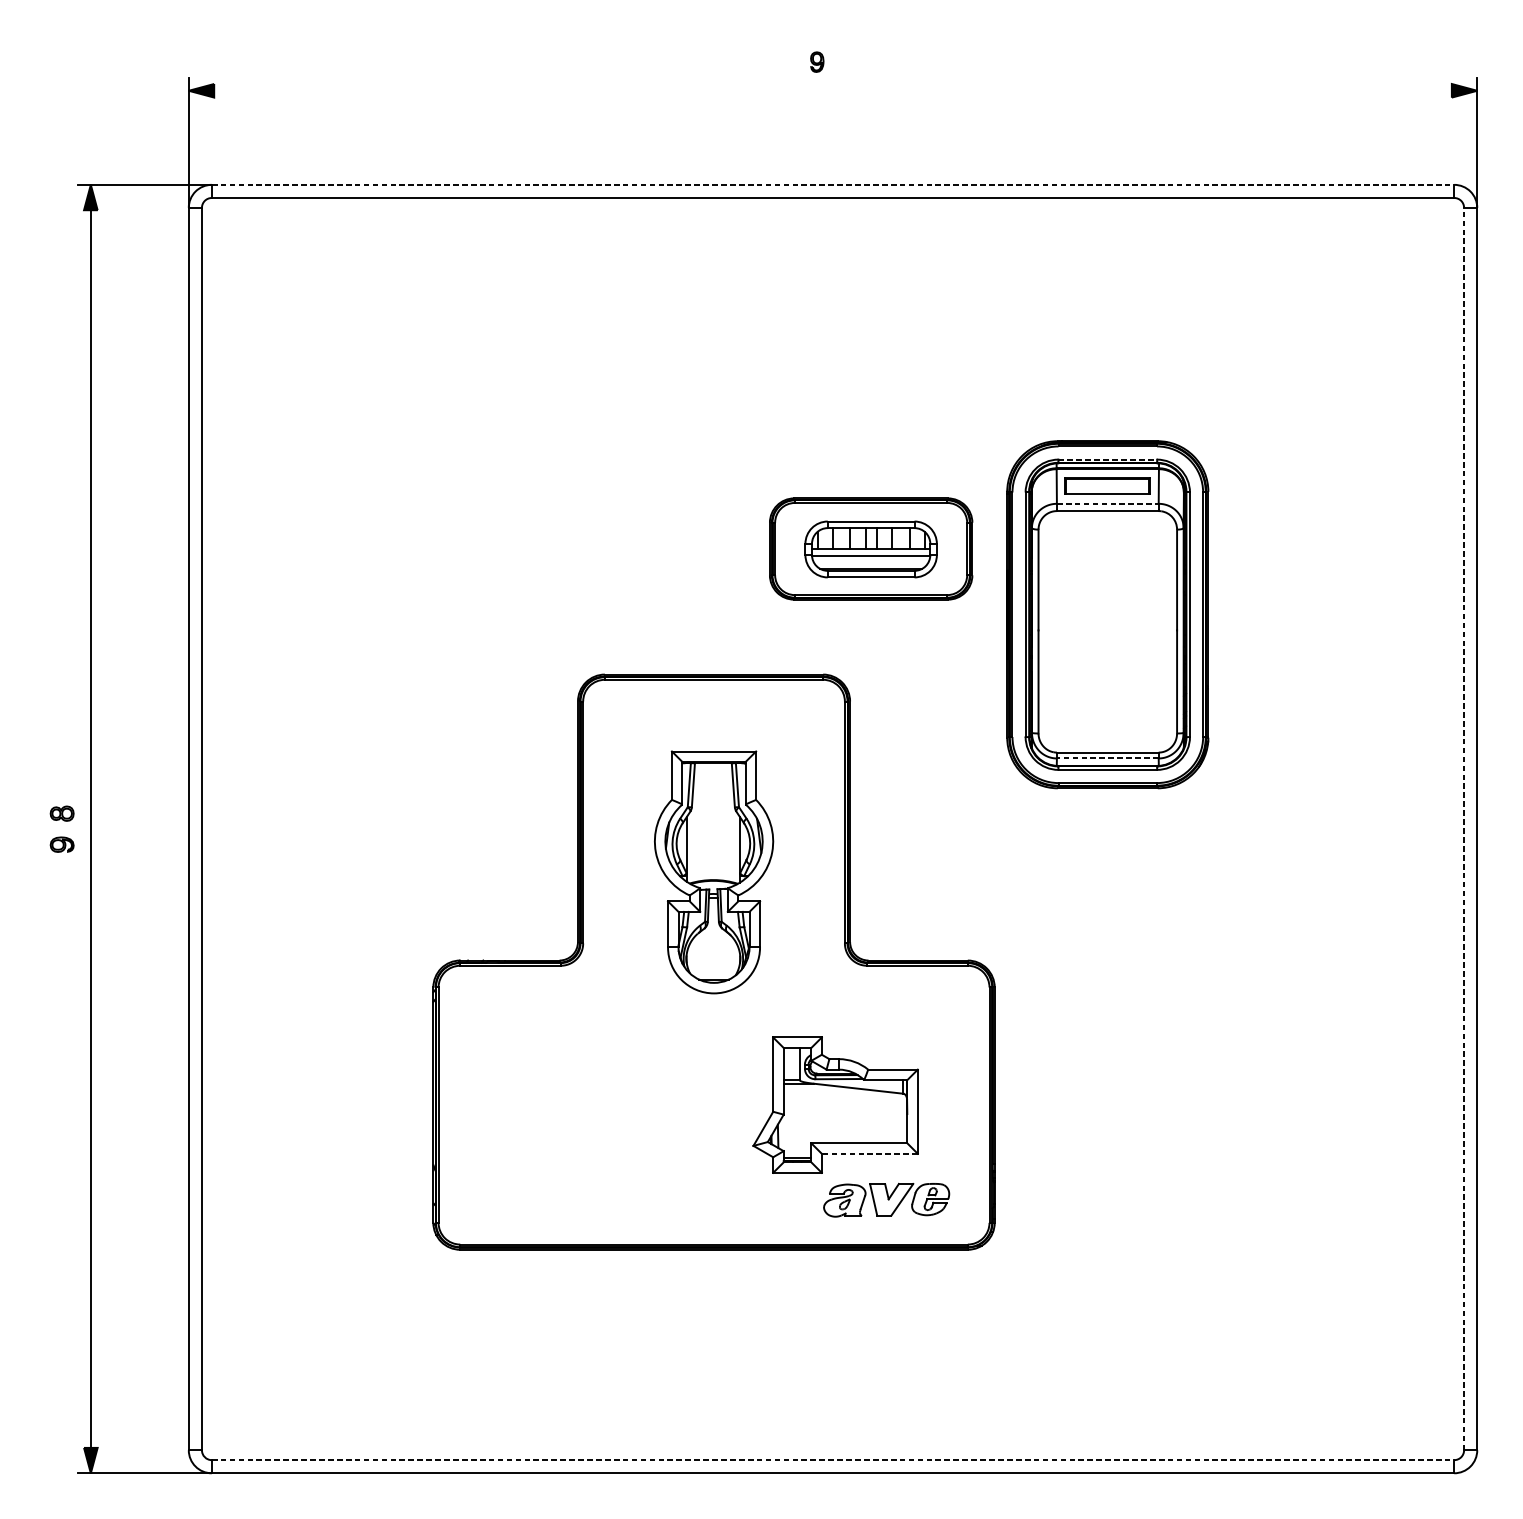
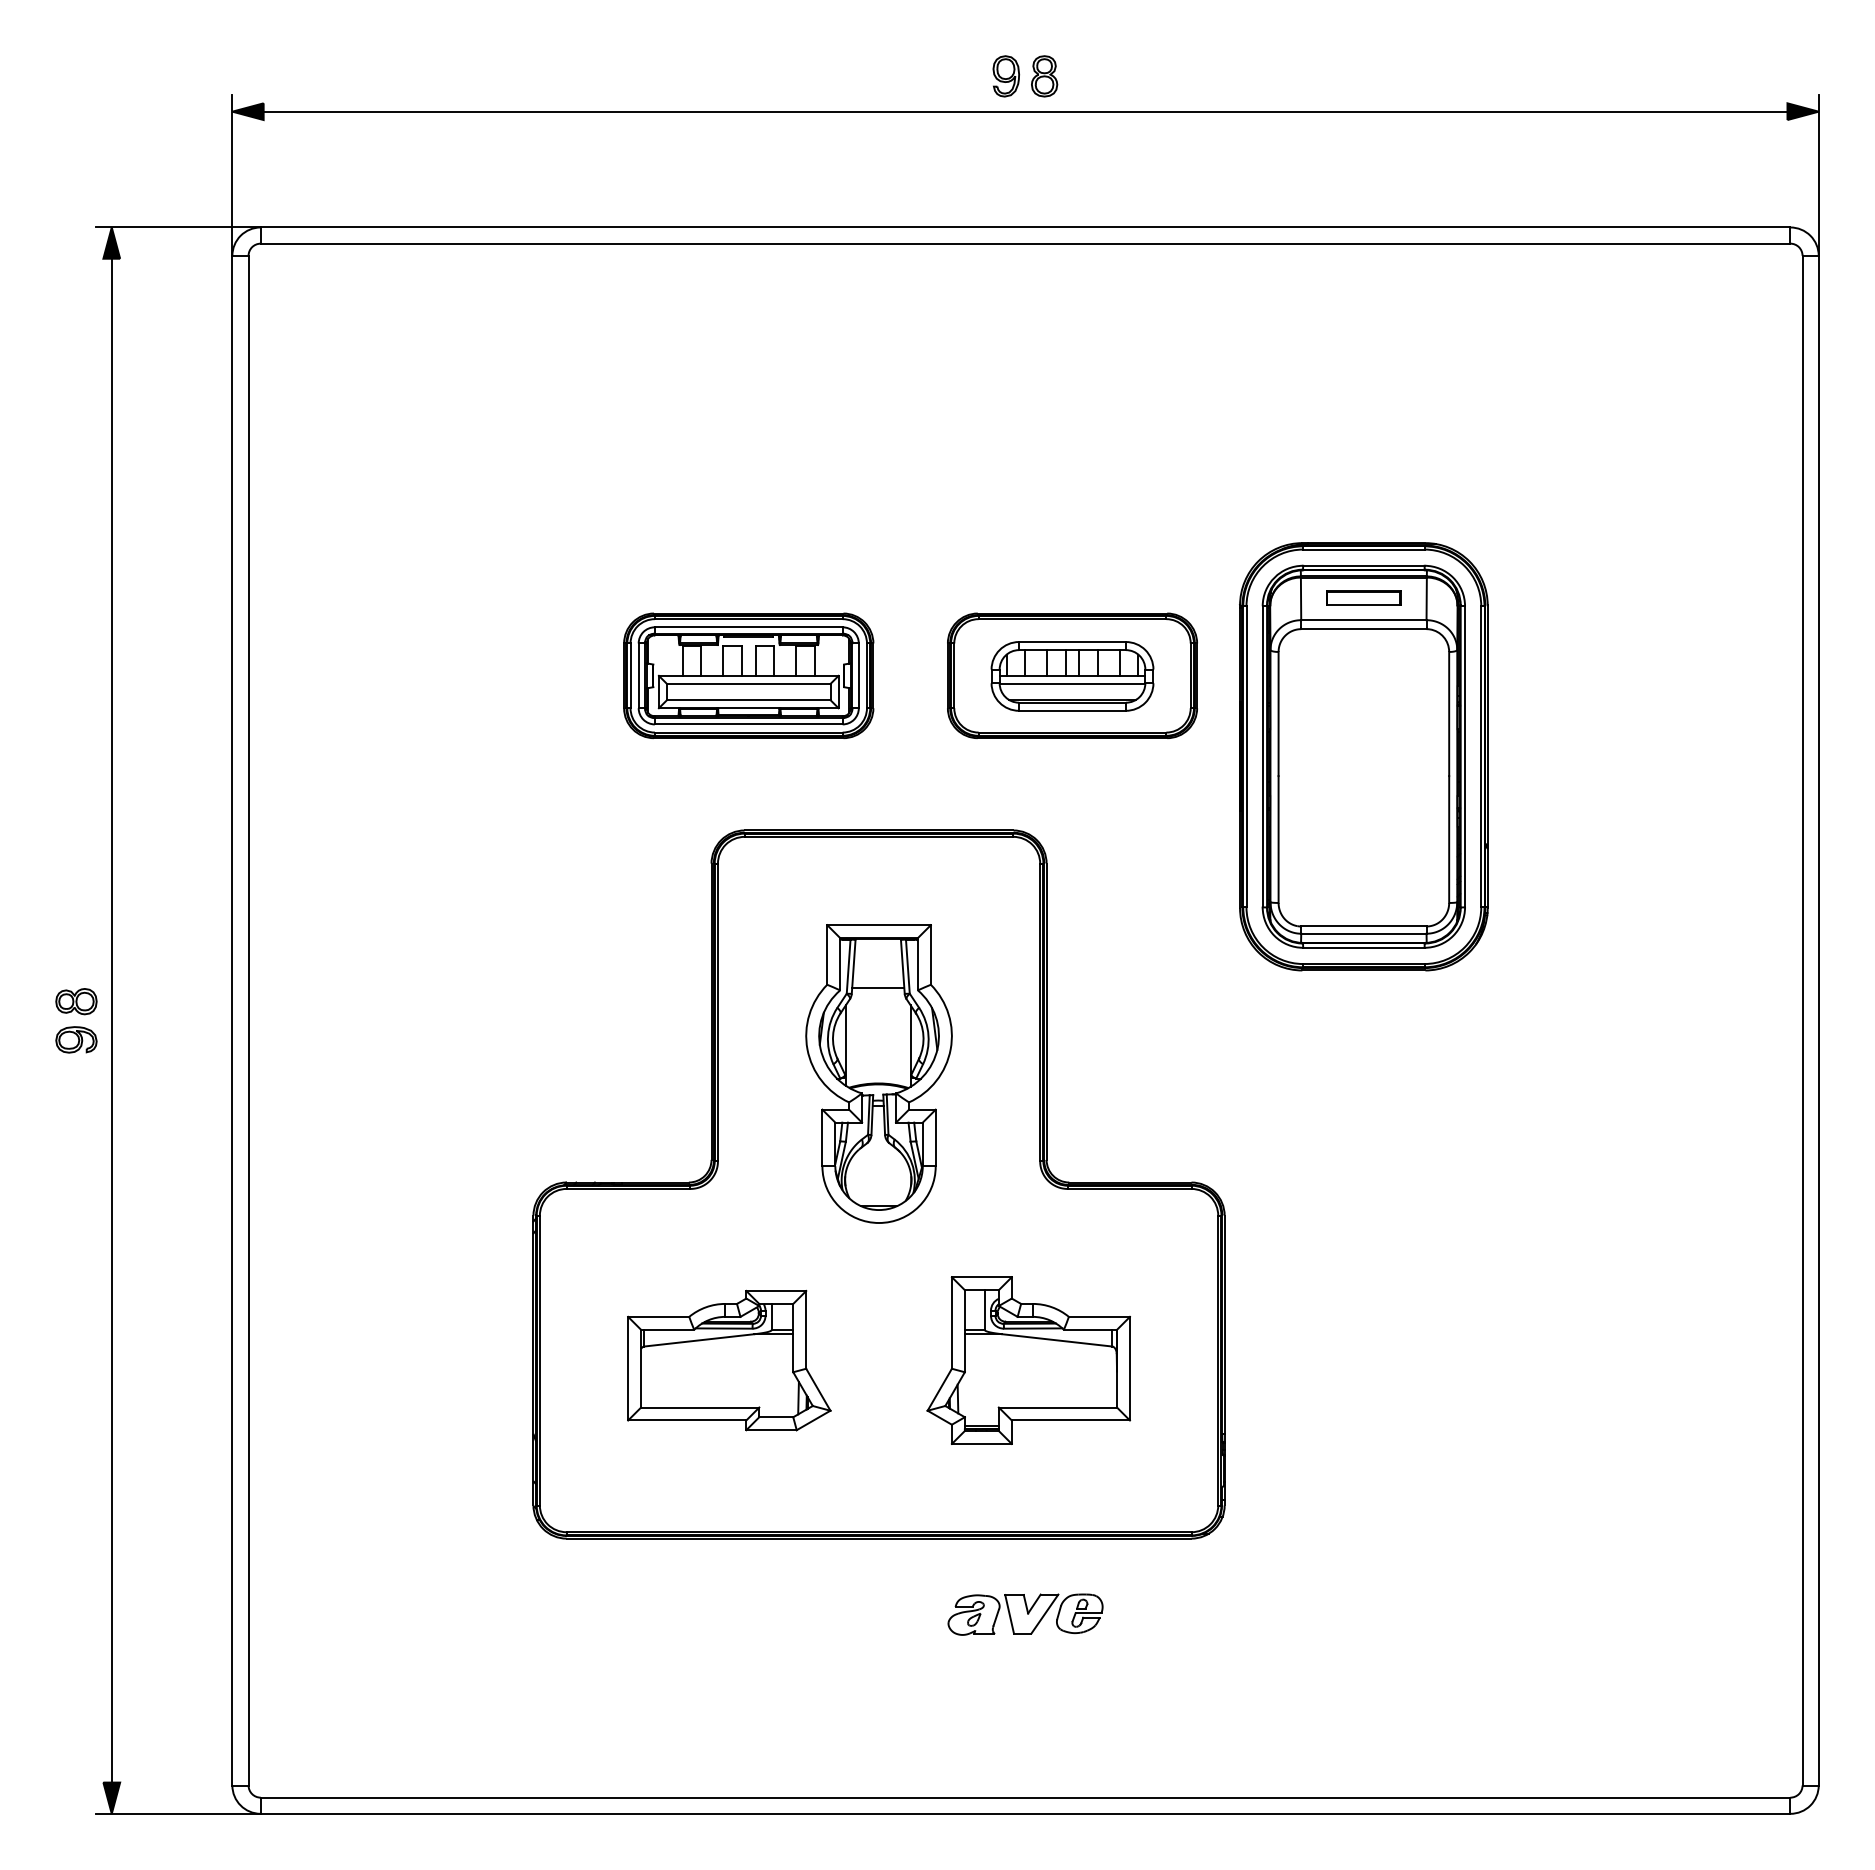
part: (816, 62) -> (1005, 76), size x1.67
part: (848, 62) -> (1044, 76), added
line: (832, 90) -> (1025, 111), added
line: (832, 184) -> (1025, 227), dashed -> solid
line: (1107, 459) -> (1363, 565), dashed -> solid
part: (1107, 485) -> (1363, 597), size x0.71
line: (1107, 504) -> (1363, 620), dashed -> solid
part: (607, 548) -> (748, 675), added
line: (1107, 758) -> (1363, 933), dashed -> solid
line: (713, 802) -> (878, 987), added
part: (62, 813) -> (76, 1001), size x1.43
line: (1464, 828) -> (1802, 1020), dashed -> solid
part: (62, 844) -> (76, 1039), size x1.43
part: (592, 1105) -> (729, 1360), added
line: (869, 1153) -> (1070, 1420), dashed -> solid
part: (886, 1200) -> (1025, 1614), moved
line: (832, 1460) -> (1025, 1797), dashed -> solid

